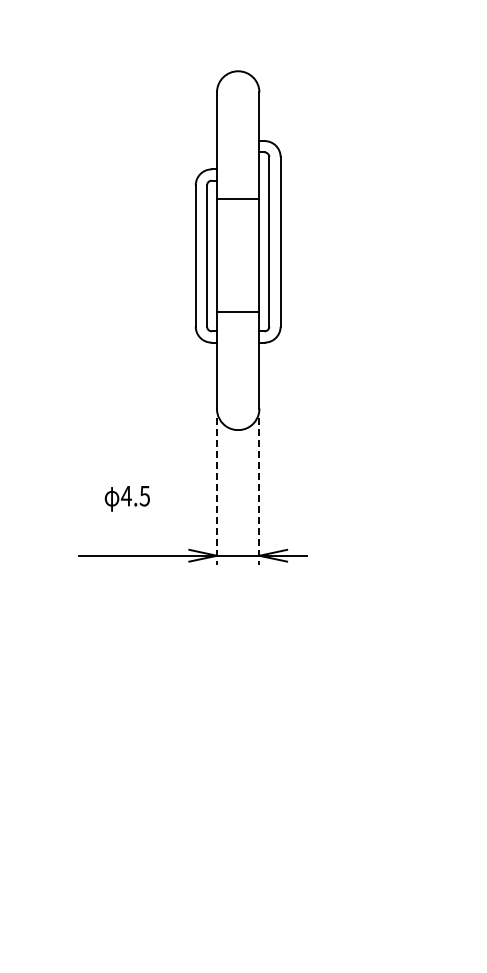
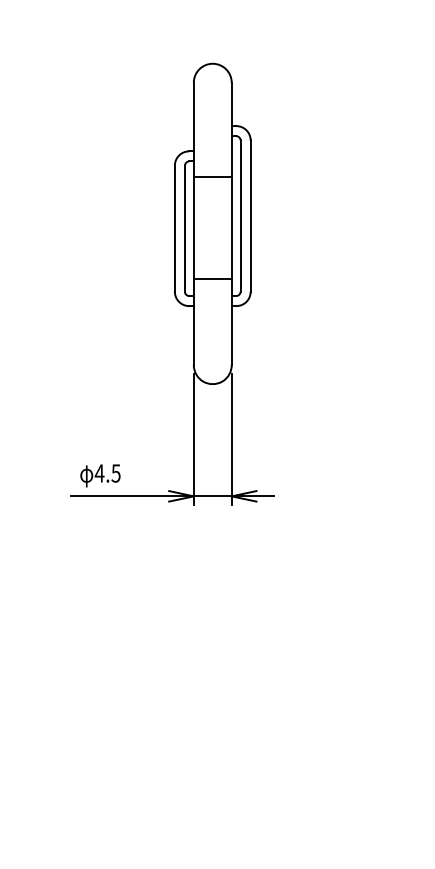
line: (216, 492) -> (193, 439), dashed -> solid
line: (259, 492) -> (231, 439), dashed -> solid
text: (126, 498) -> (99, 475), moved

